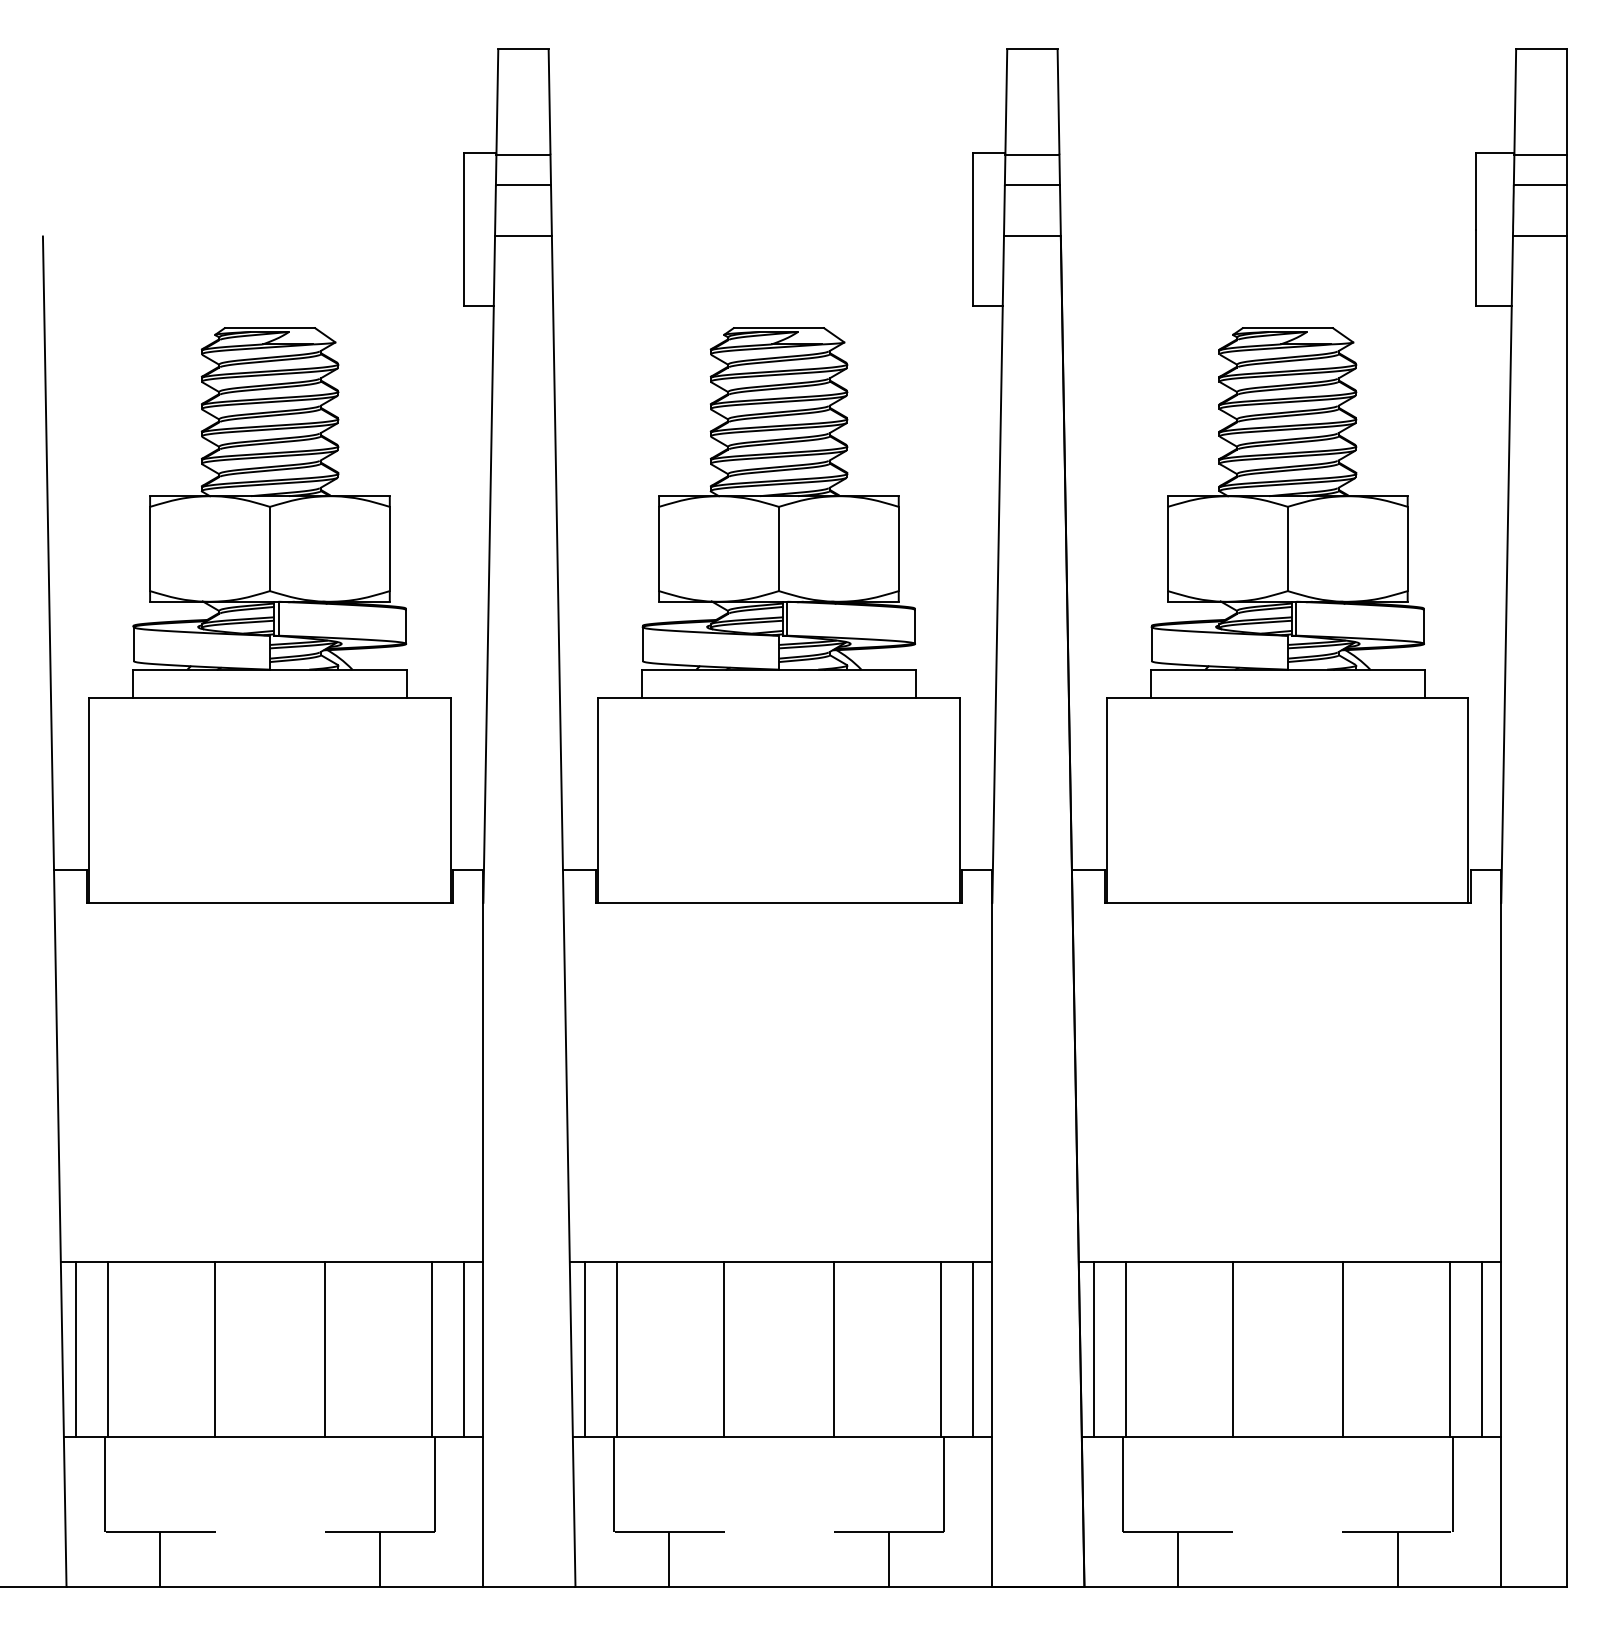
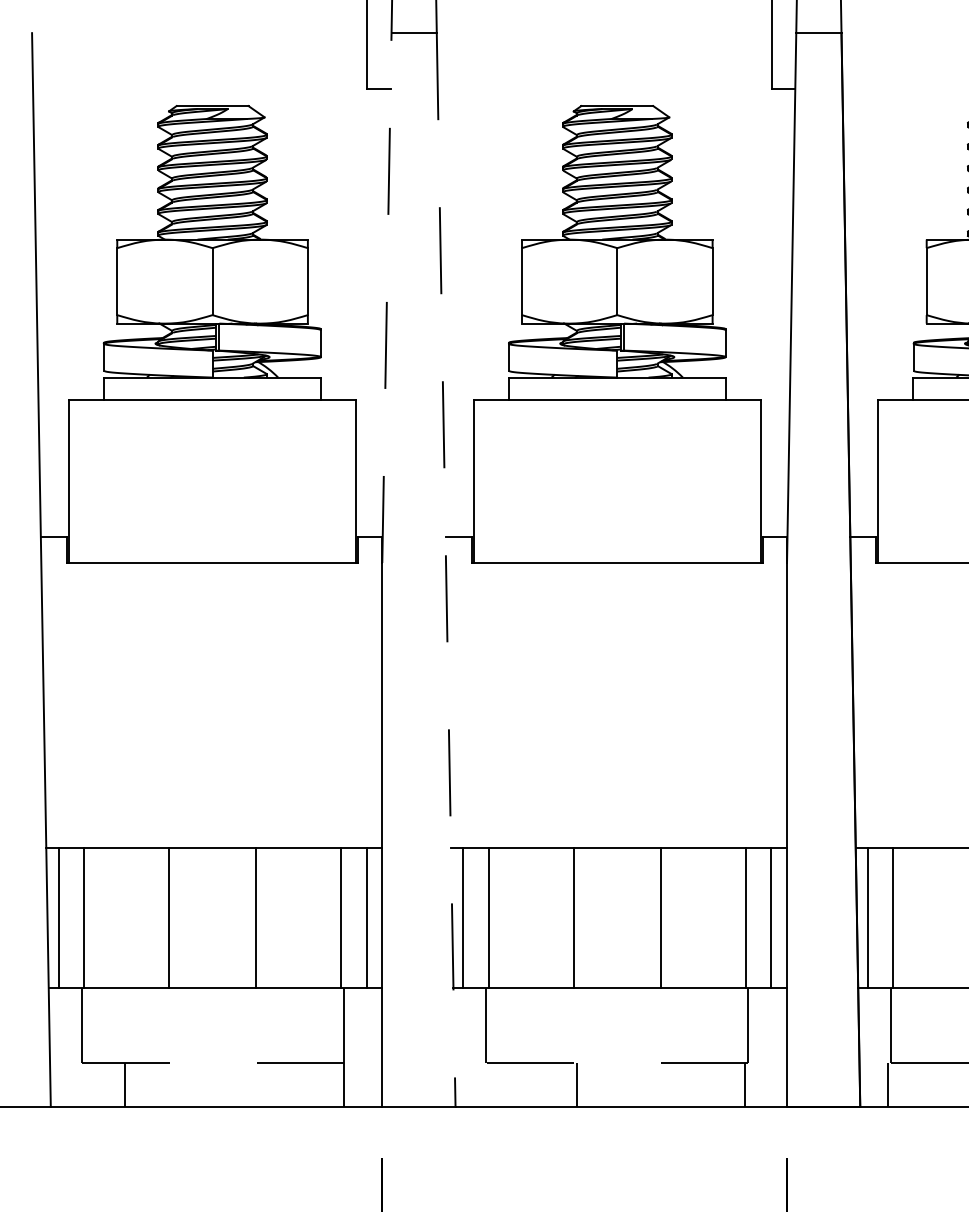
line: (489, 569) -> (387, 297), solid -> dashed
line: (563, 912) -> (446, 570), solid -> dashed
line: (379, 1559) -> (343, 1085), moved
line: (668, 1559) -> (576, 1085), moved
line: (888, 1559) -> (744, 1085), moved
line: (1177, 1559) -> (888, 1085), moved

